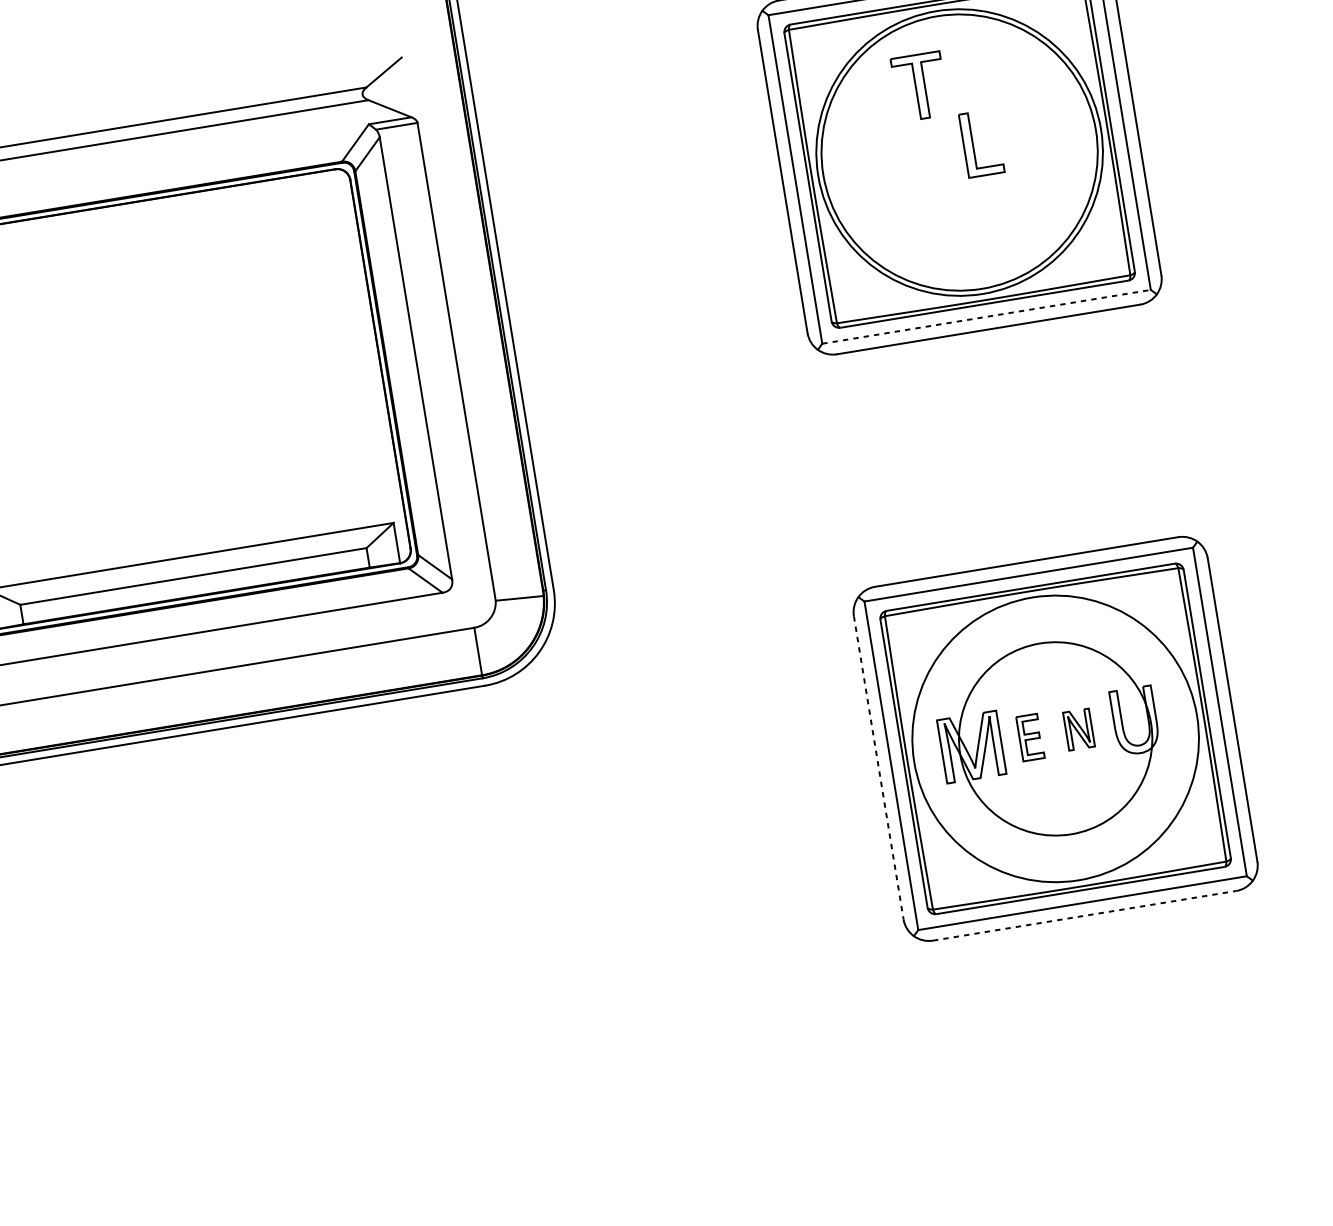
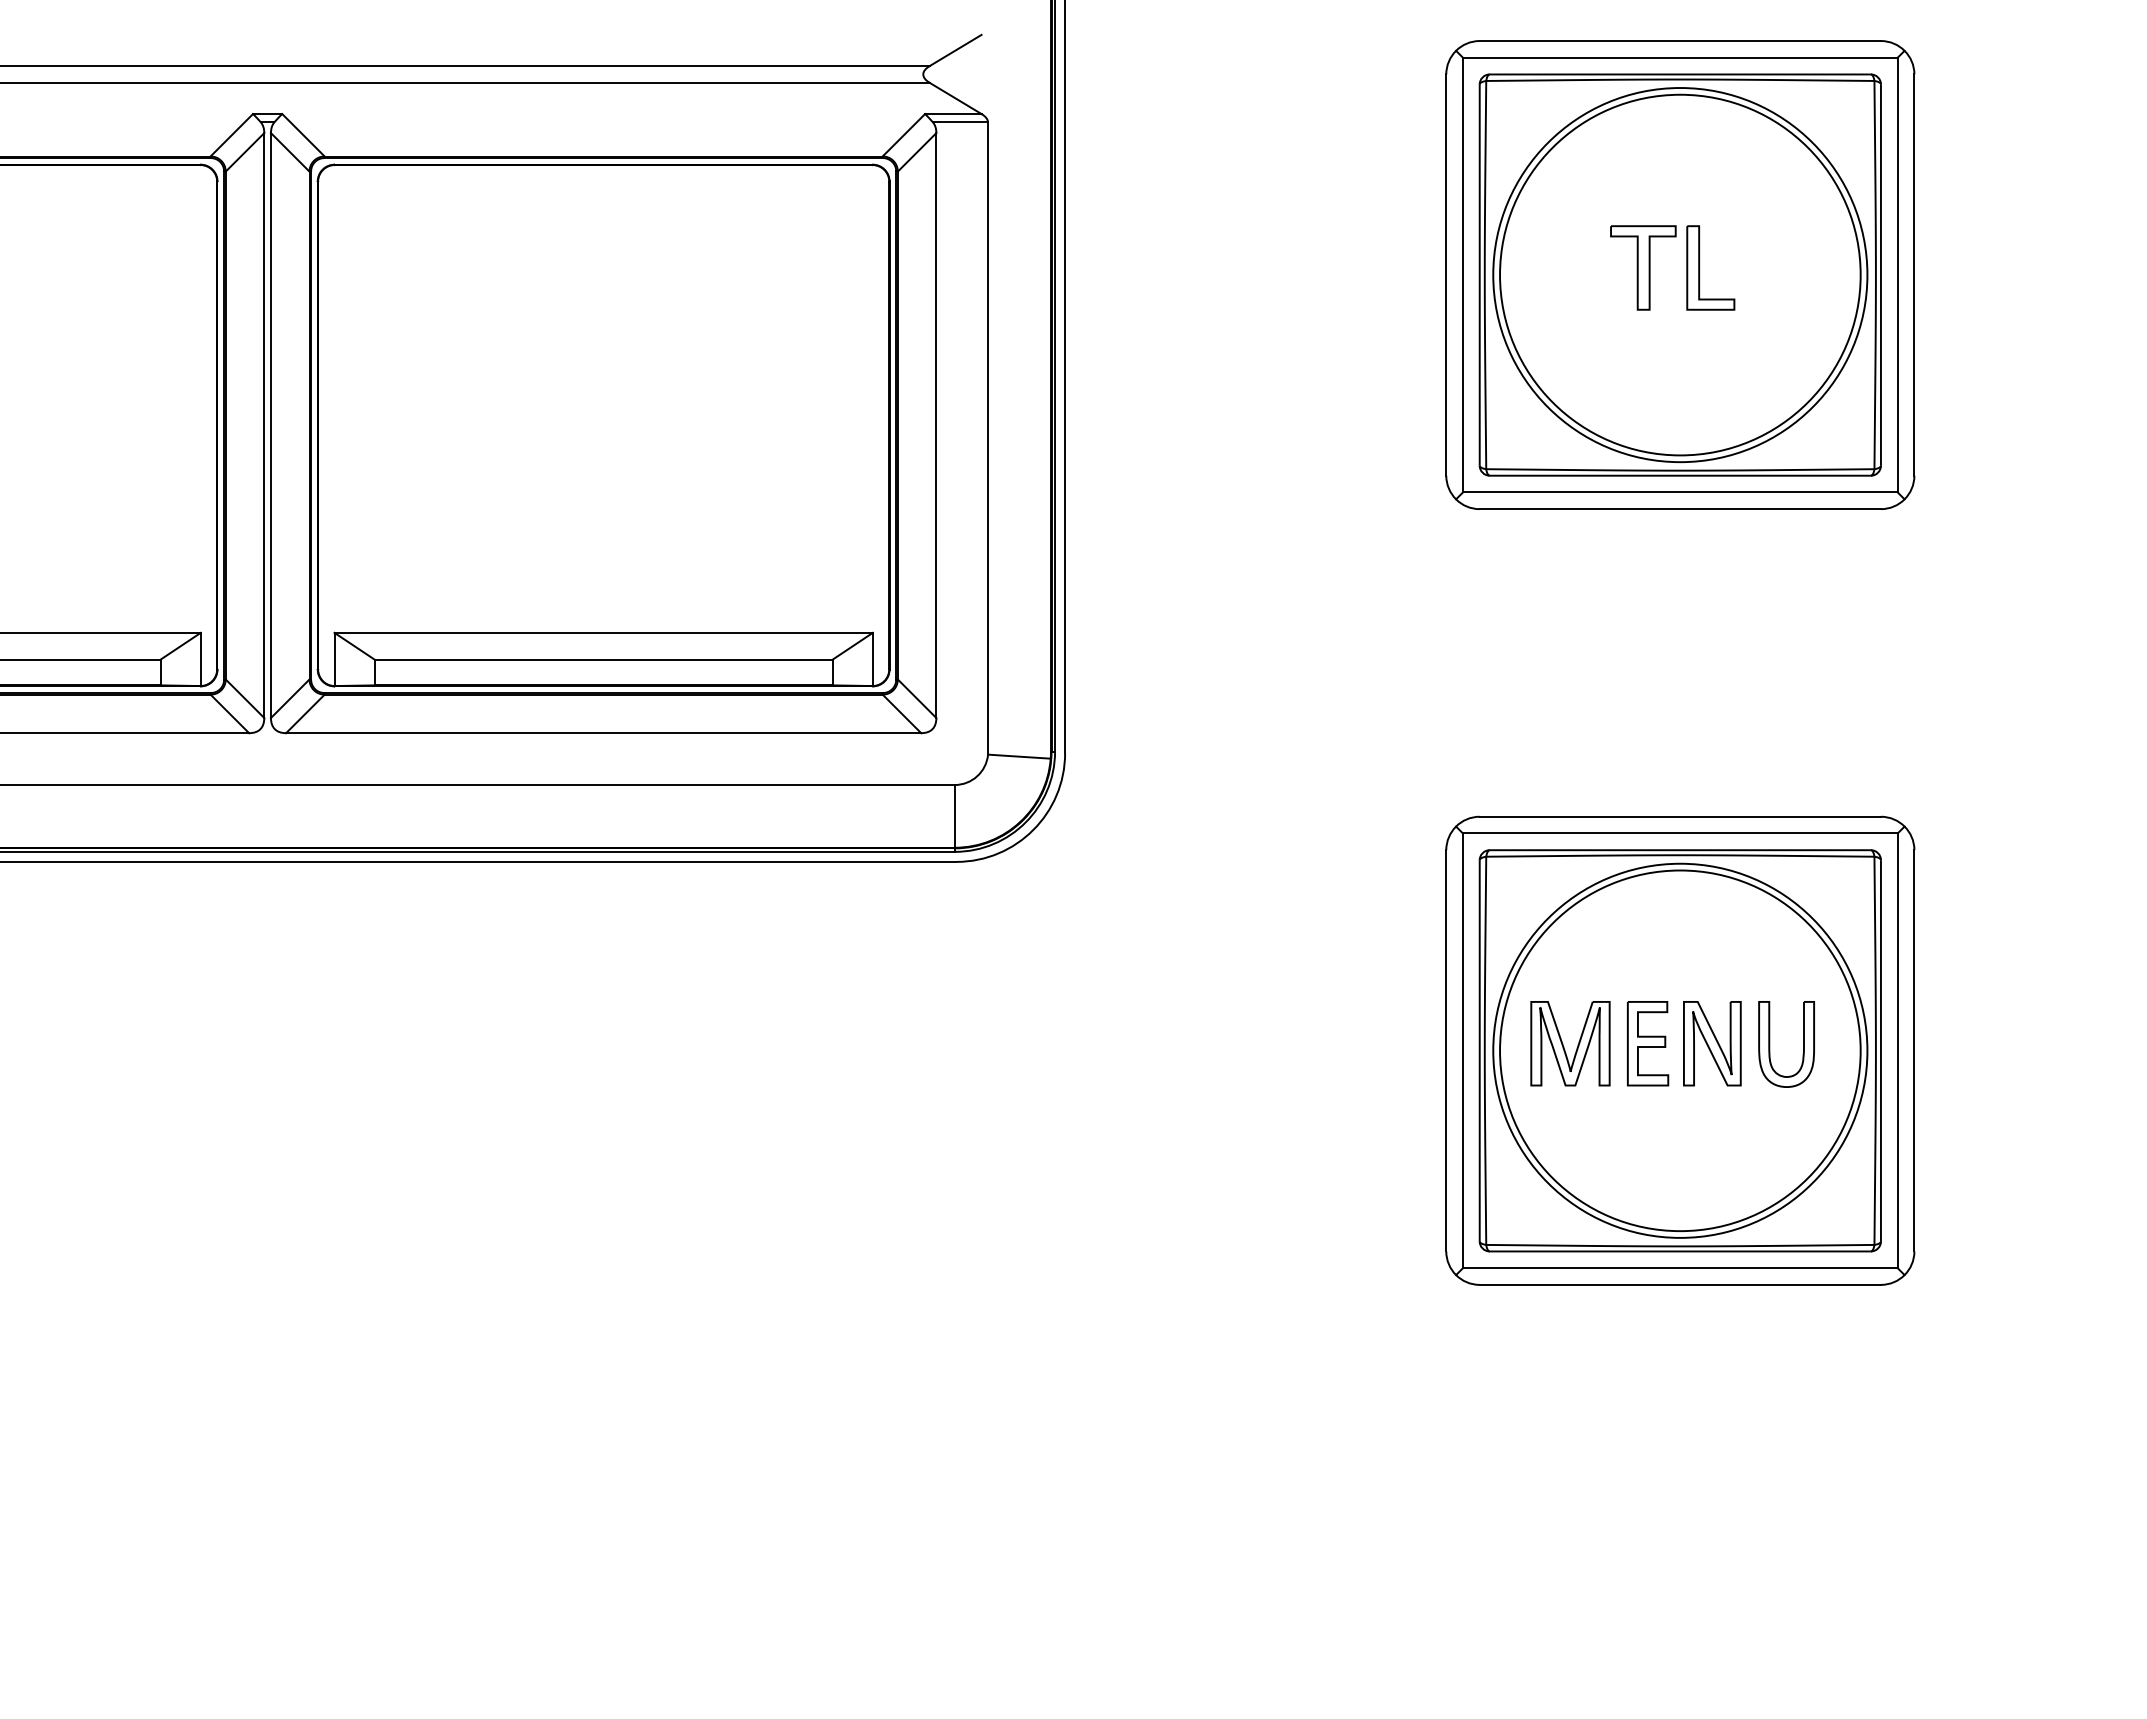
part: (920, 86) -> (1643, 267), moved
line: (986, 316) -> (1680, 492), dashed -> solid
part: (1079, 729) -> (1712, 1043), size x1.67
part: (1030, 737) -> (1648, 1043), size x1.43
circle: (1055, 738) -> (1680, 1050), size x1.43
line: (878, 767) -> (1446, 1050), dashed -> solid
line: (1084, 915) -> (1680, 1284), dashed -> solid

